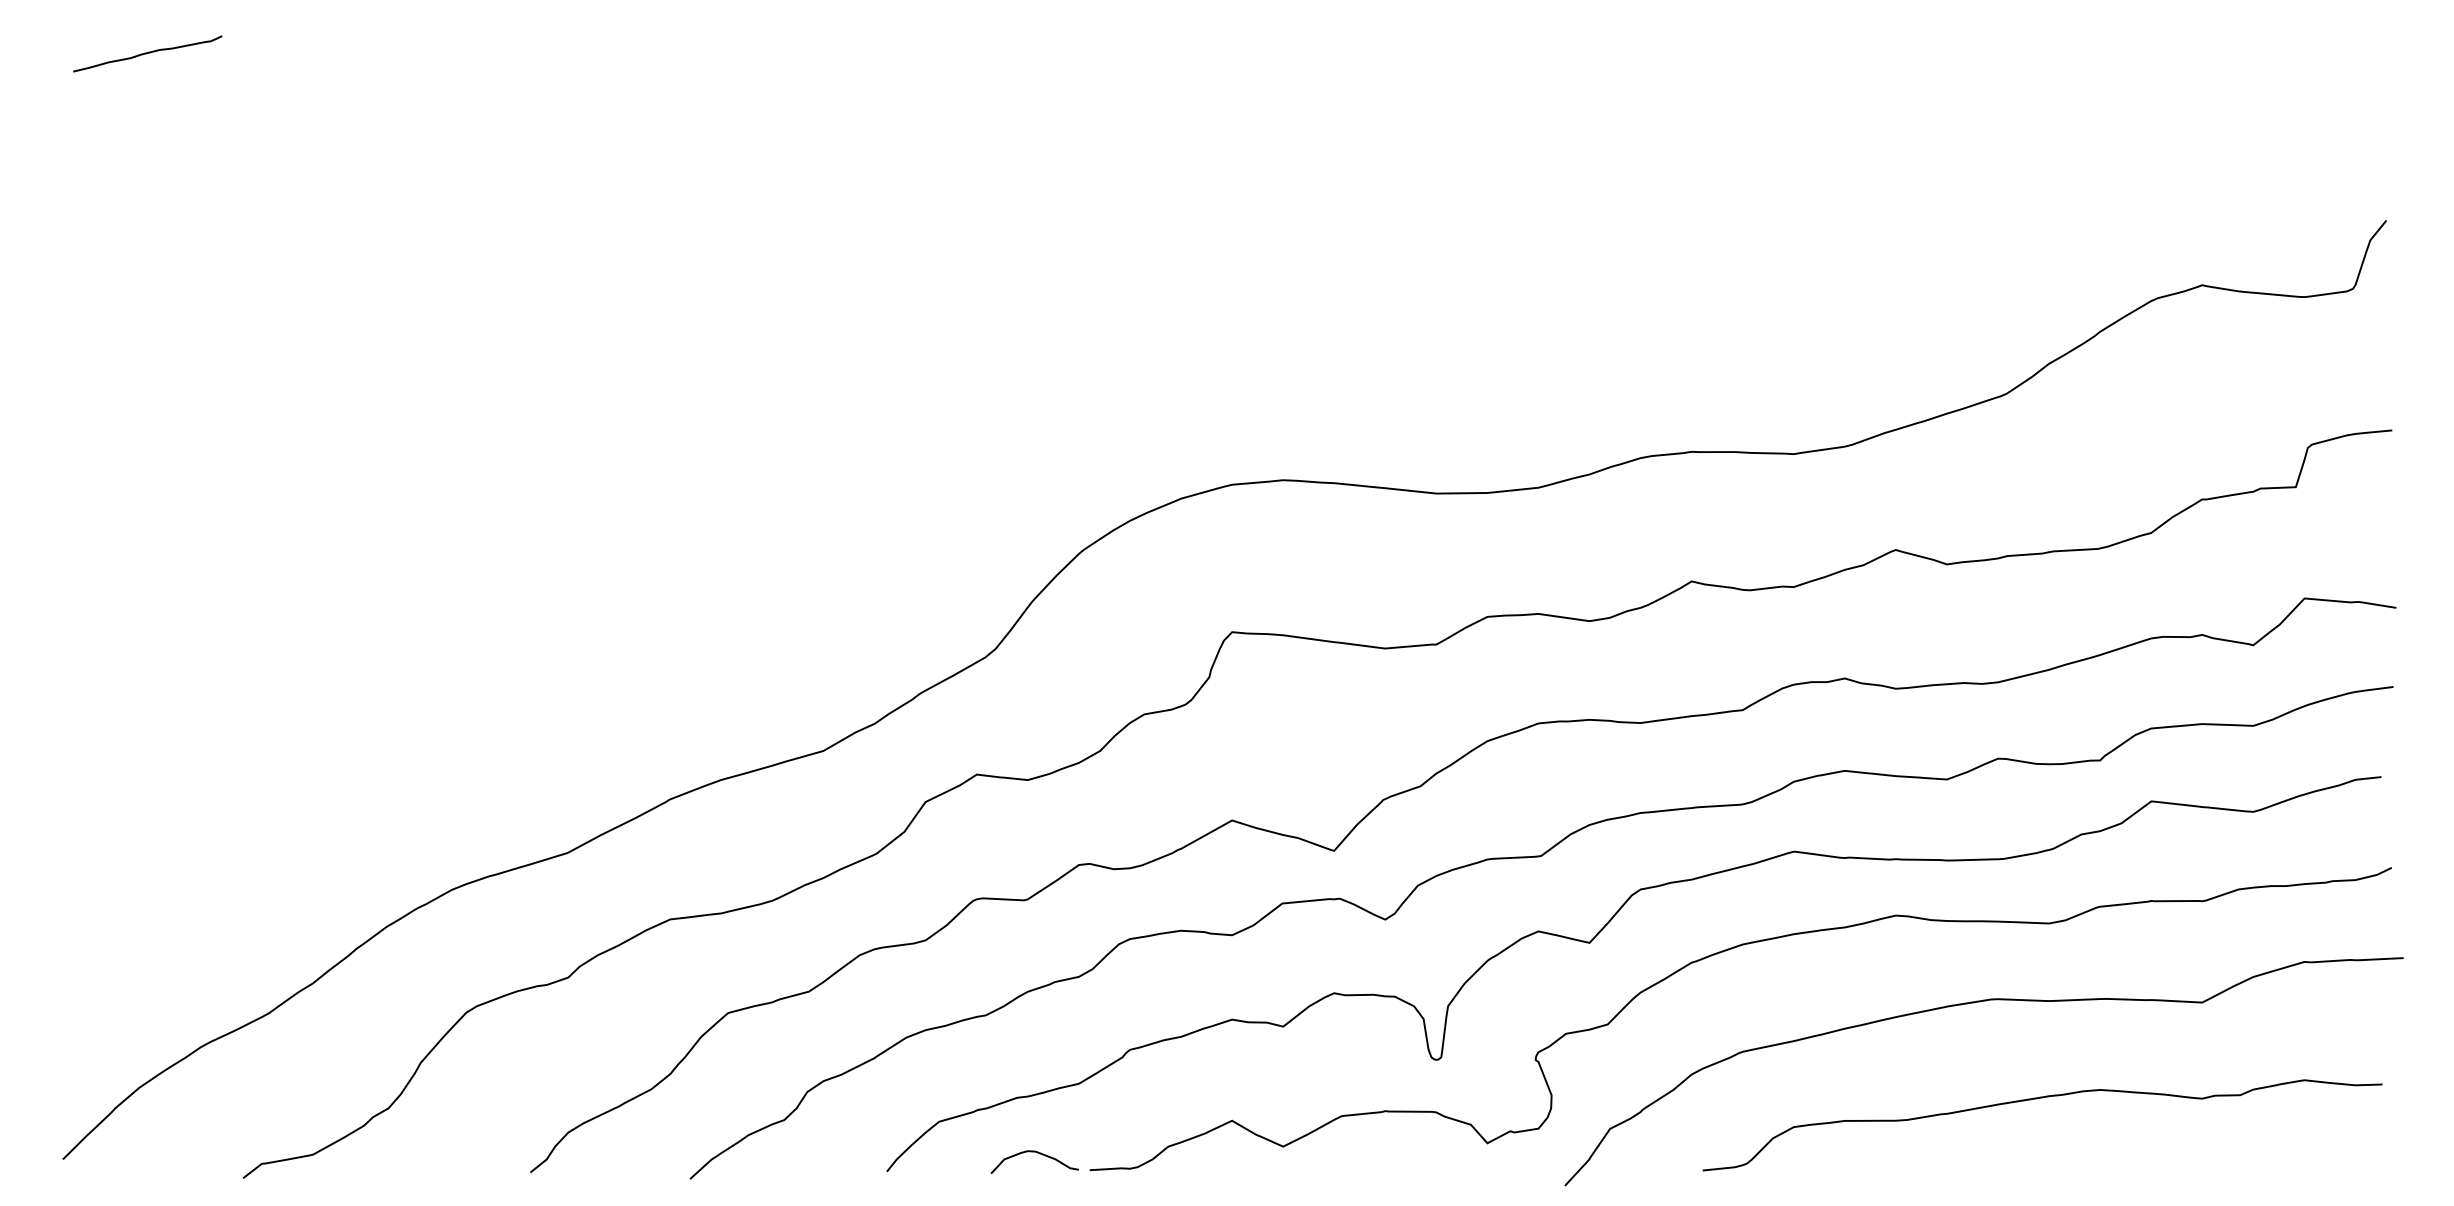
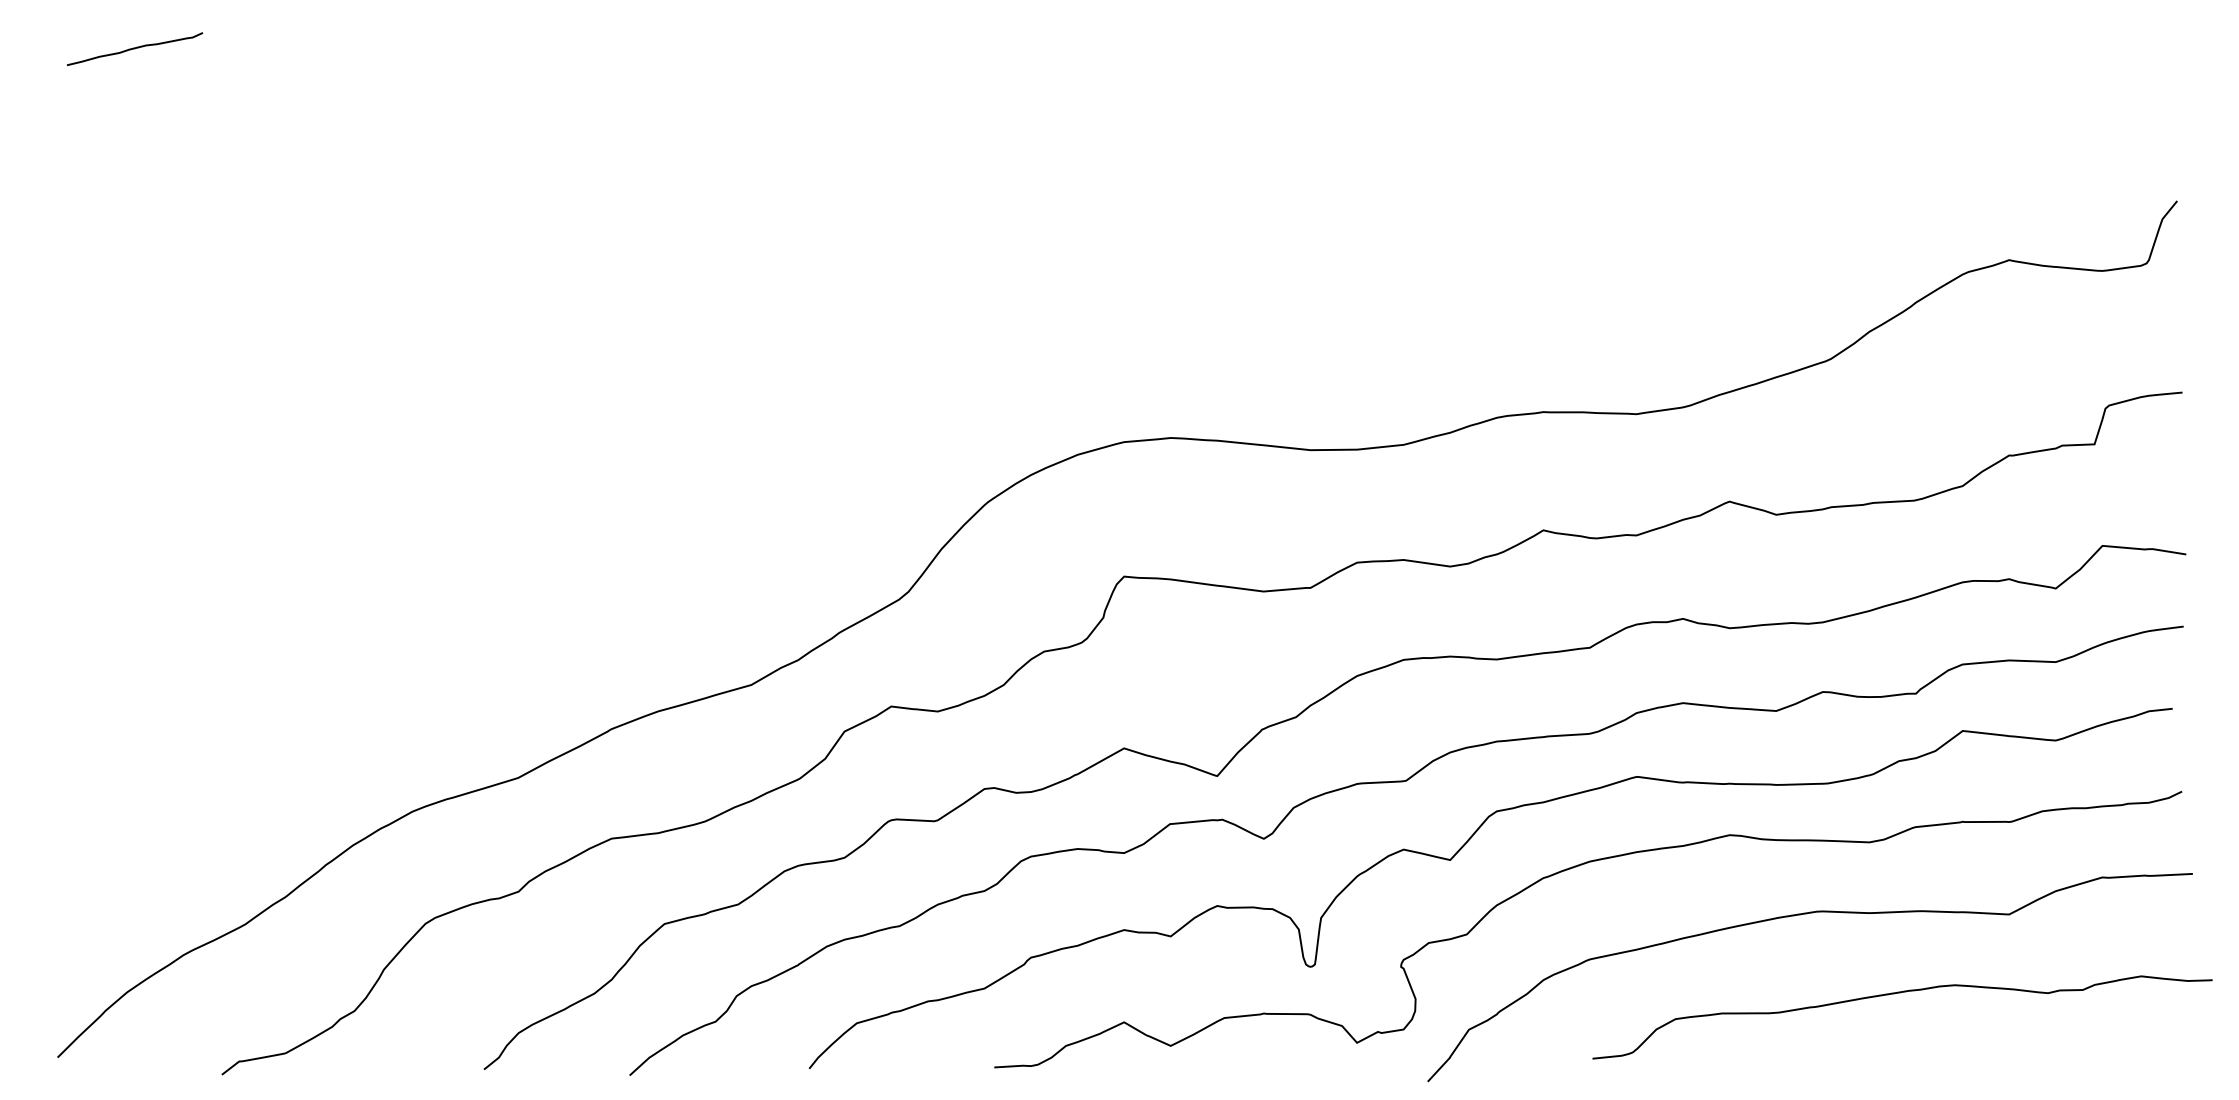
curve: (2040, 1099) -> (1900, 993), moved
curve: (1037, 1153) -> (946, 1052), removed

